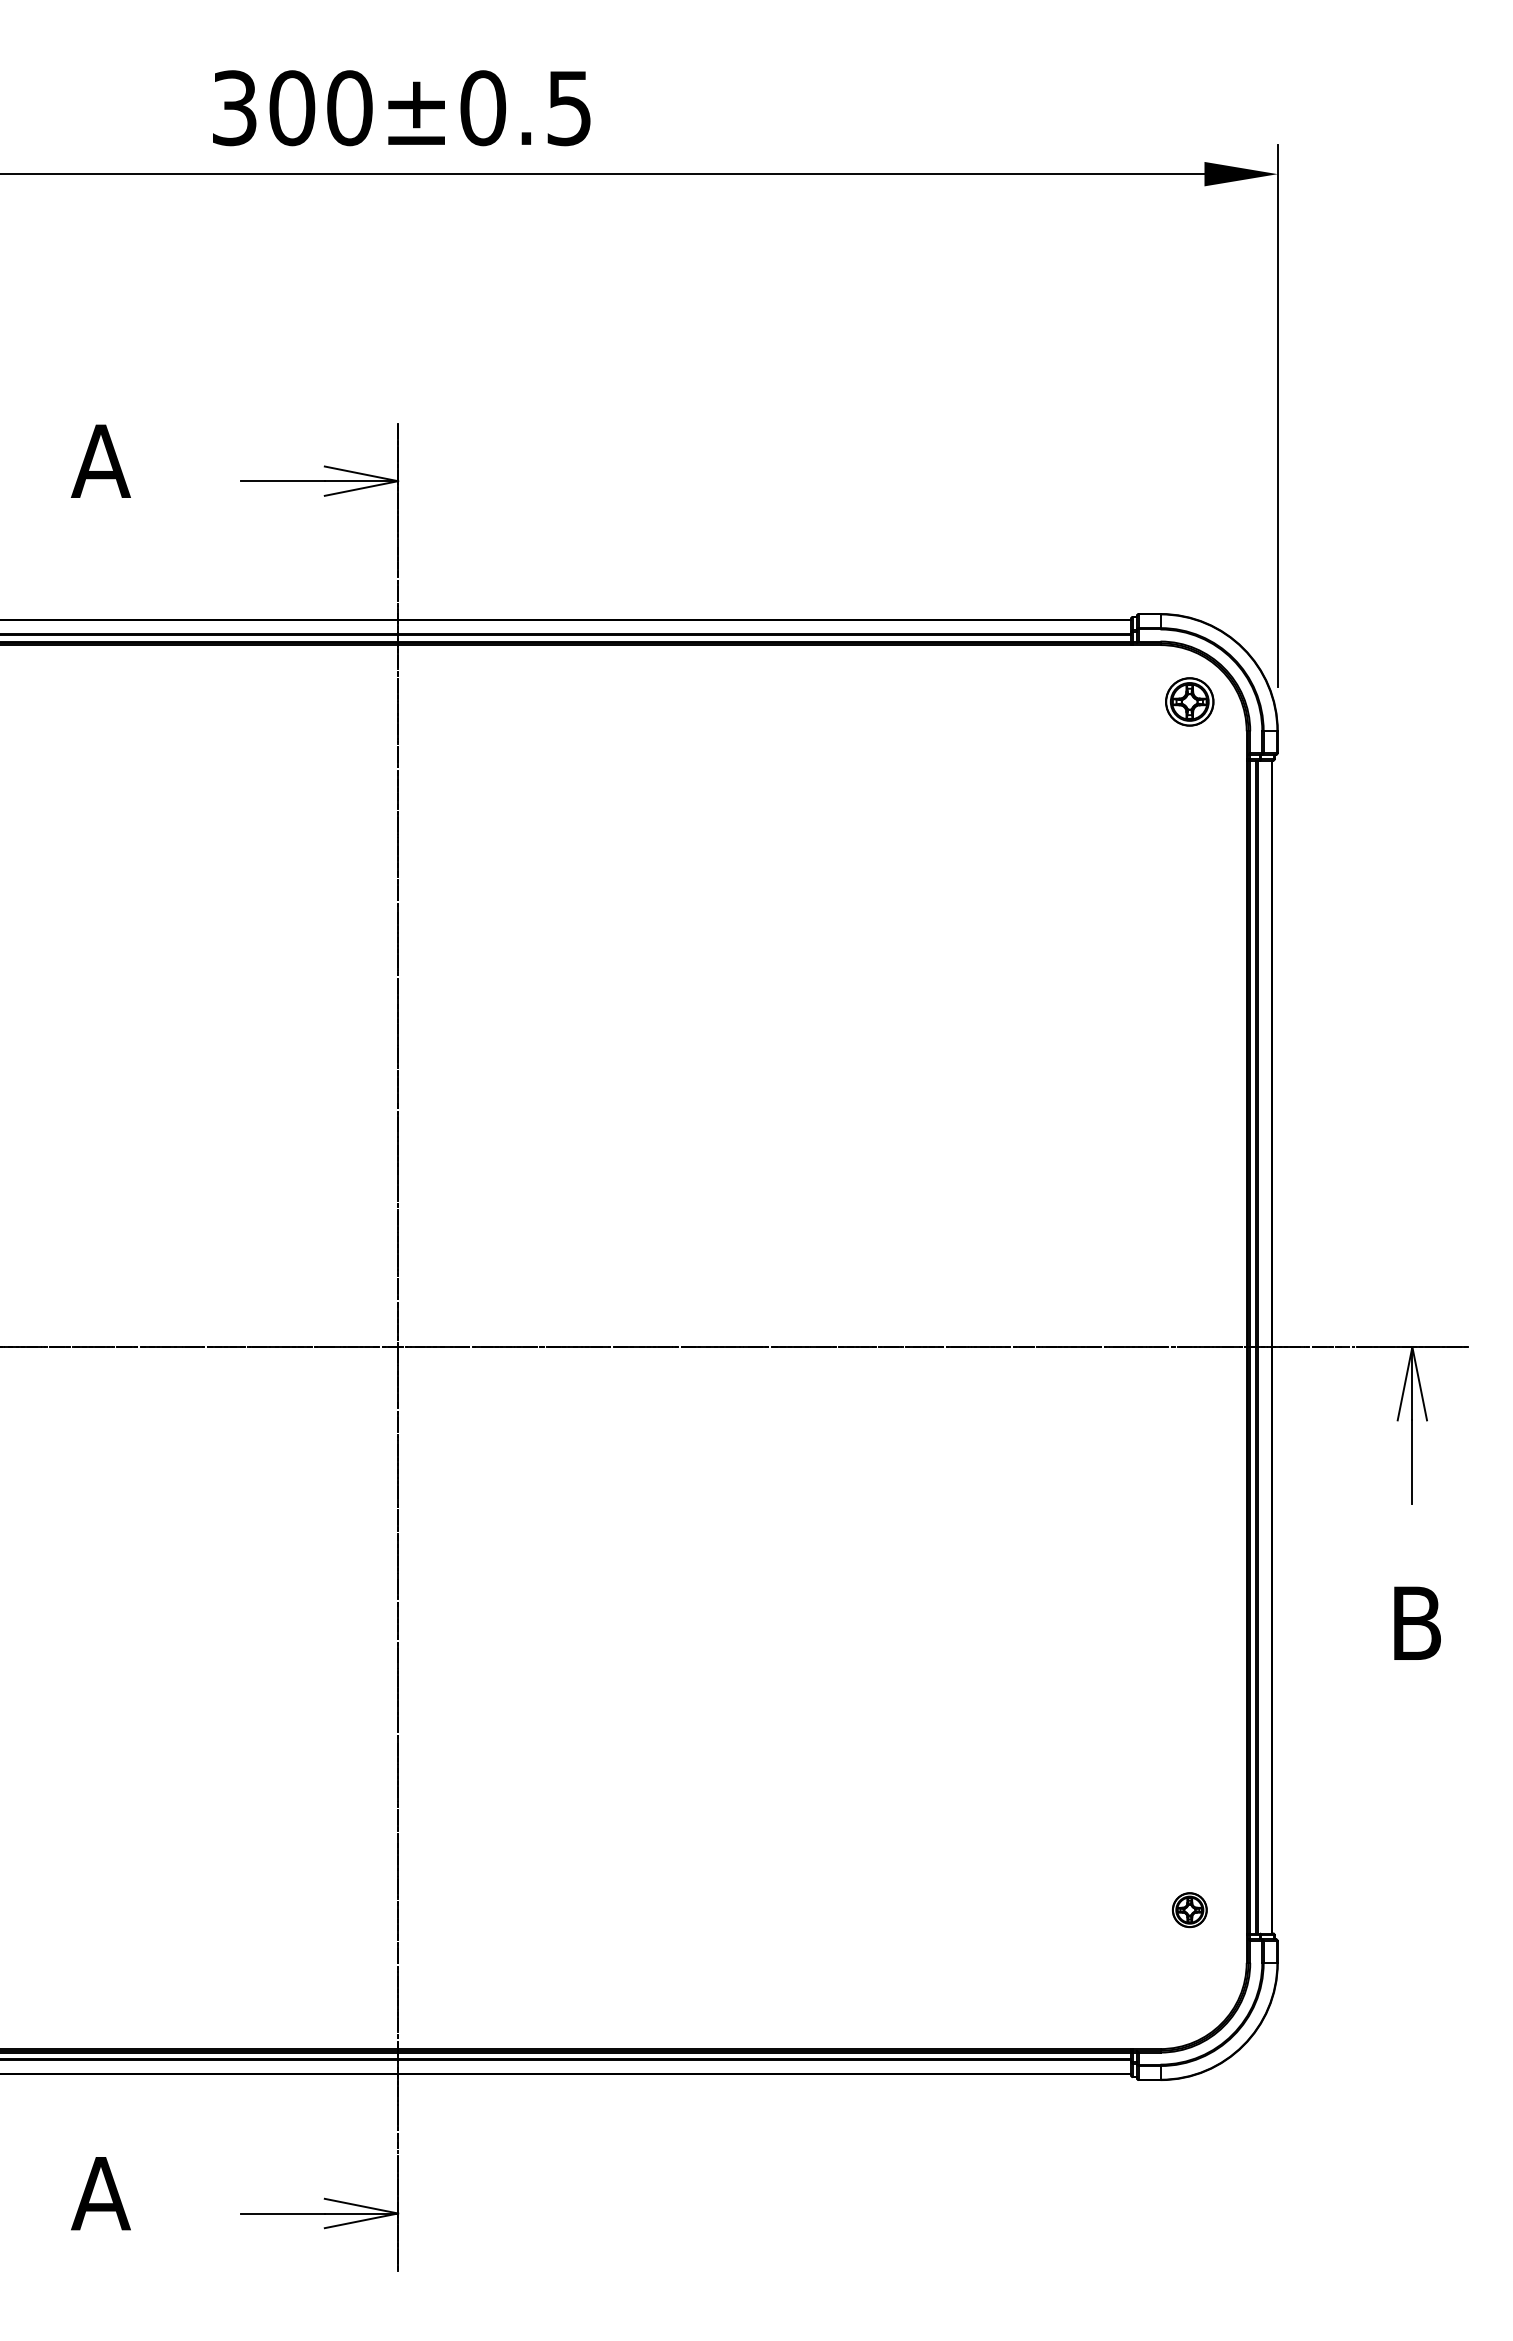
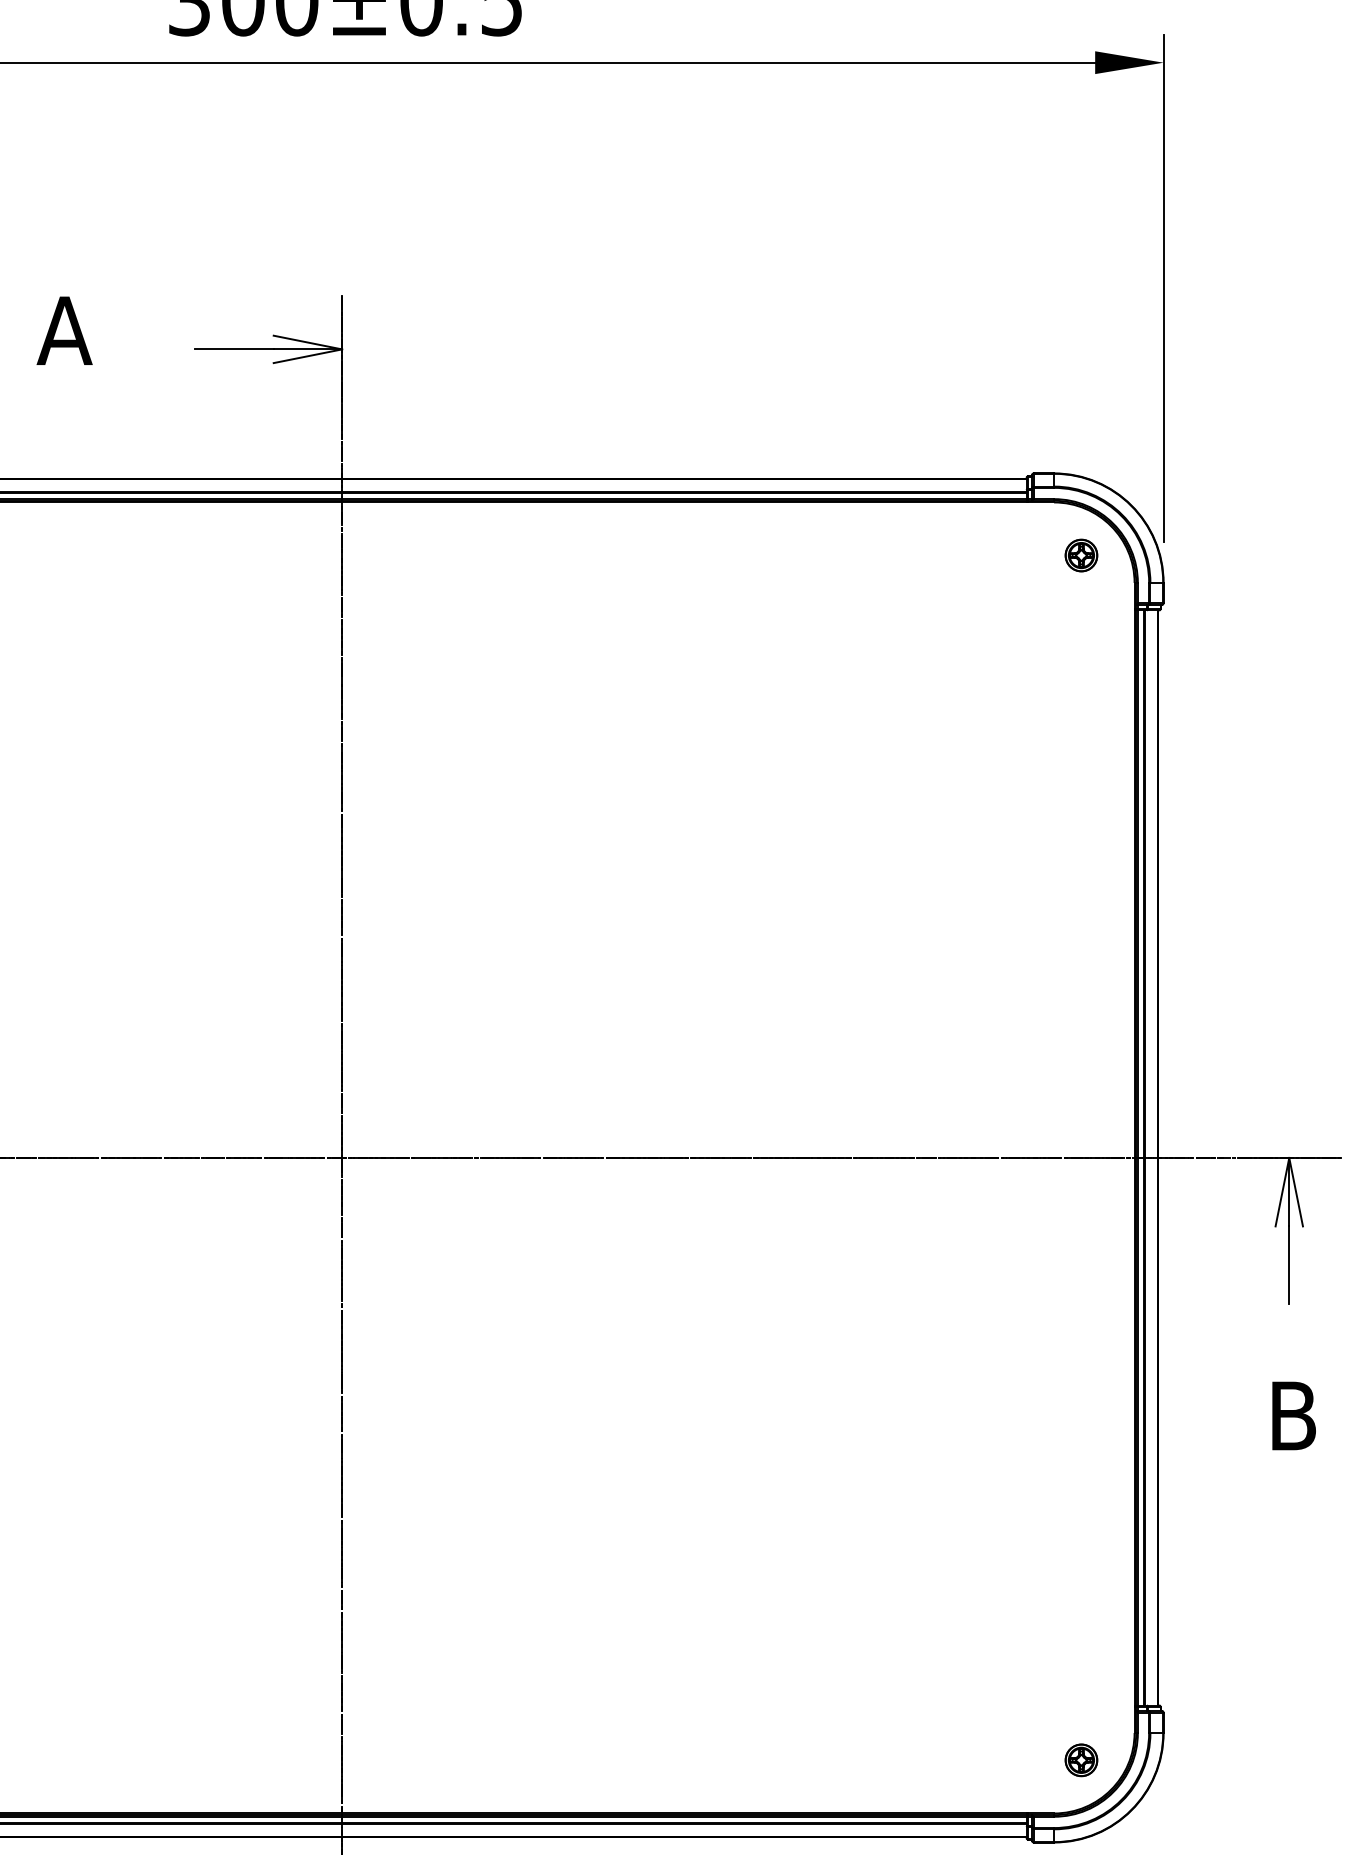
part: (1189, 701) -> (1081, 555), size x0.71
part: (1189, 1910) -> (1081, 1760), moved

